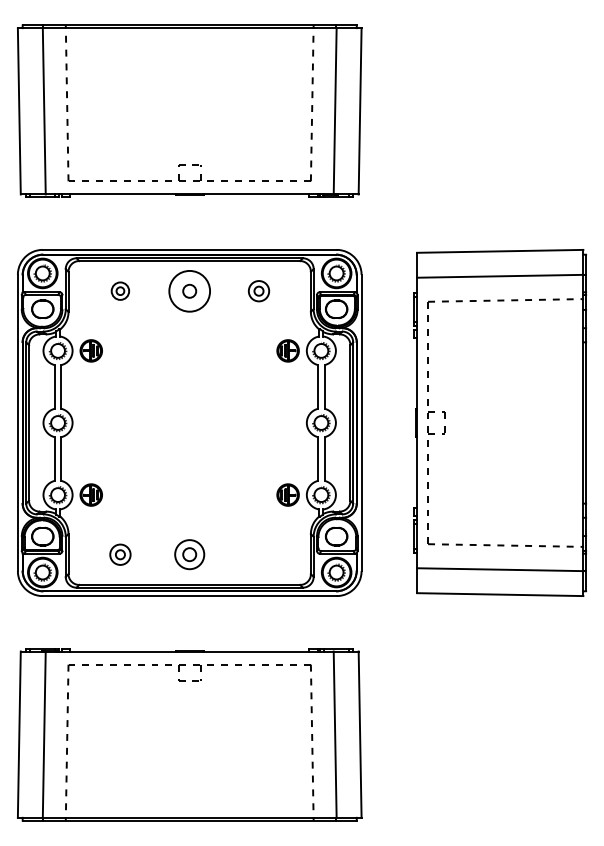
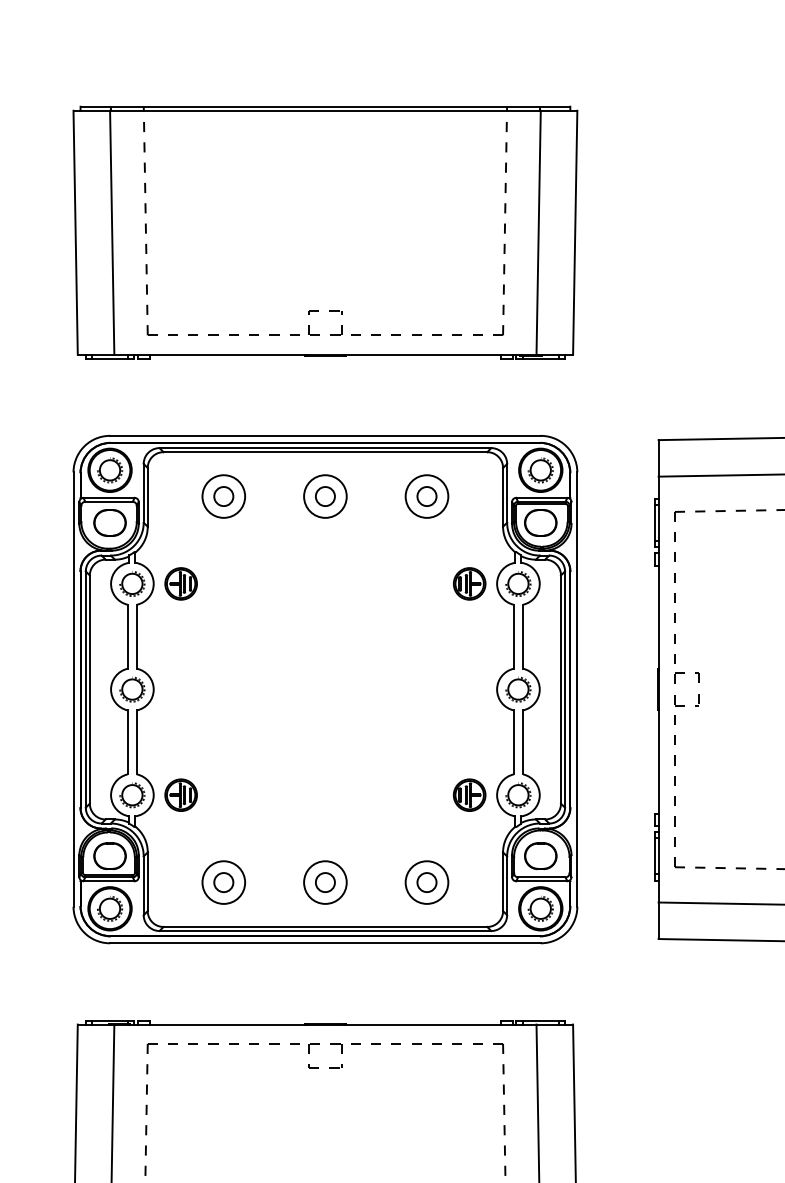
part: (120, 290) -> (223, 495), size x1.67
circle: (189, 290) -> (325, 495), size x0.71
part: (258, 290) -> (426, 495), size x1.43
part: (120, 554) -> (223, 882), size x1.43
part: (258, 554) -> (426, 882), added

